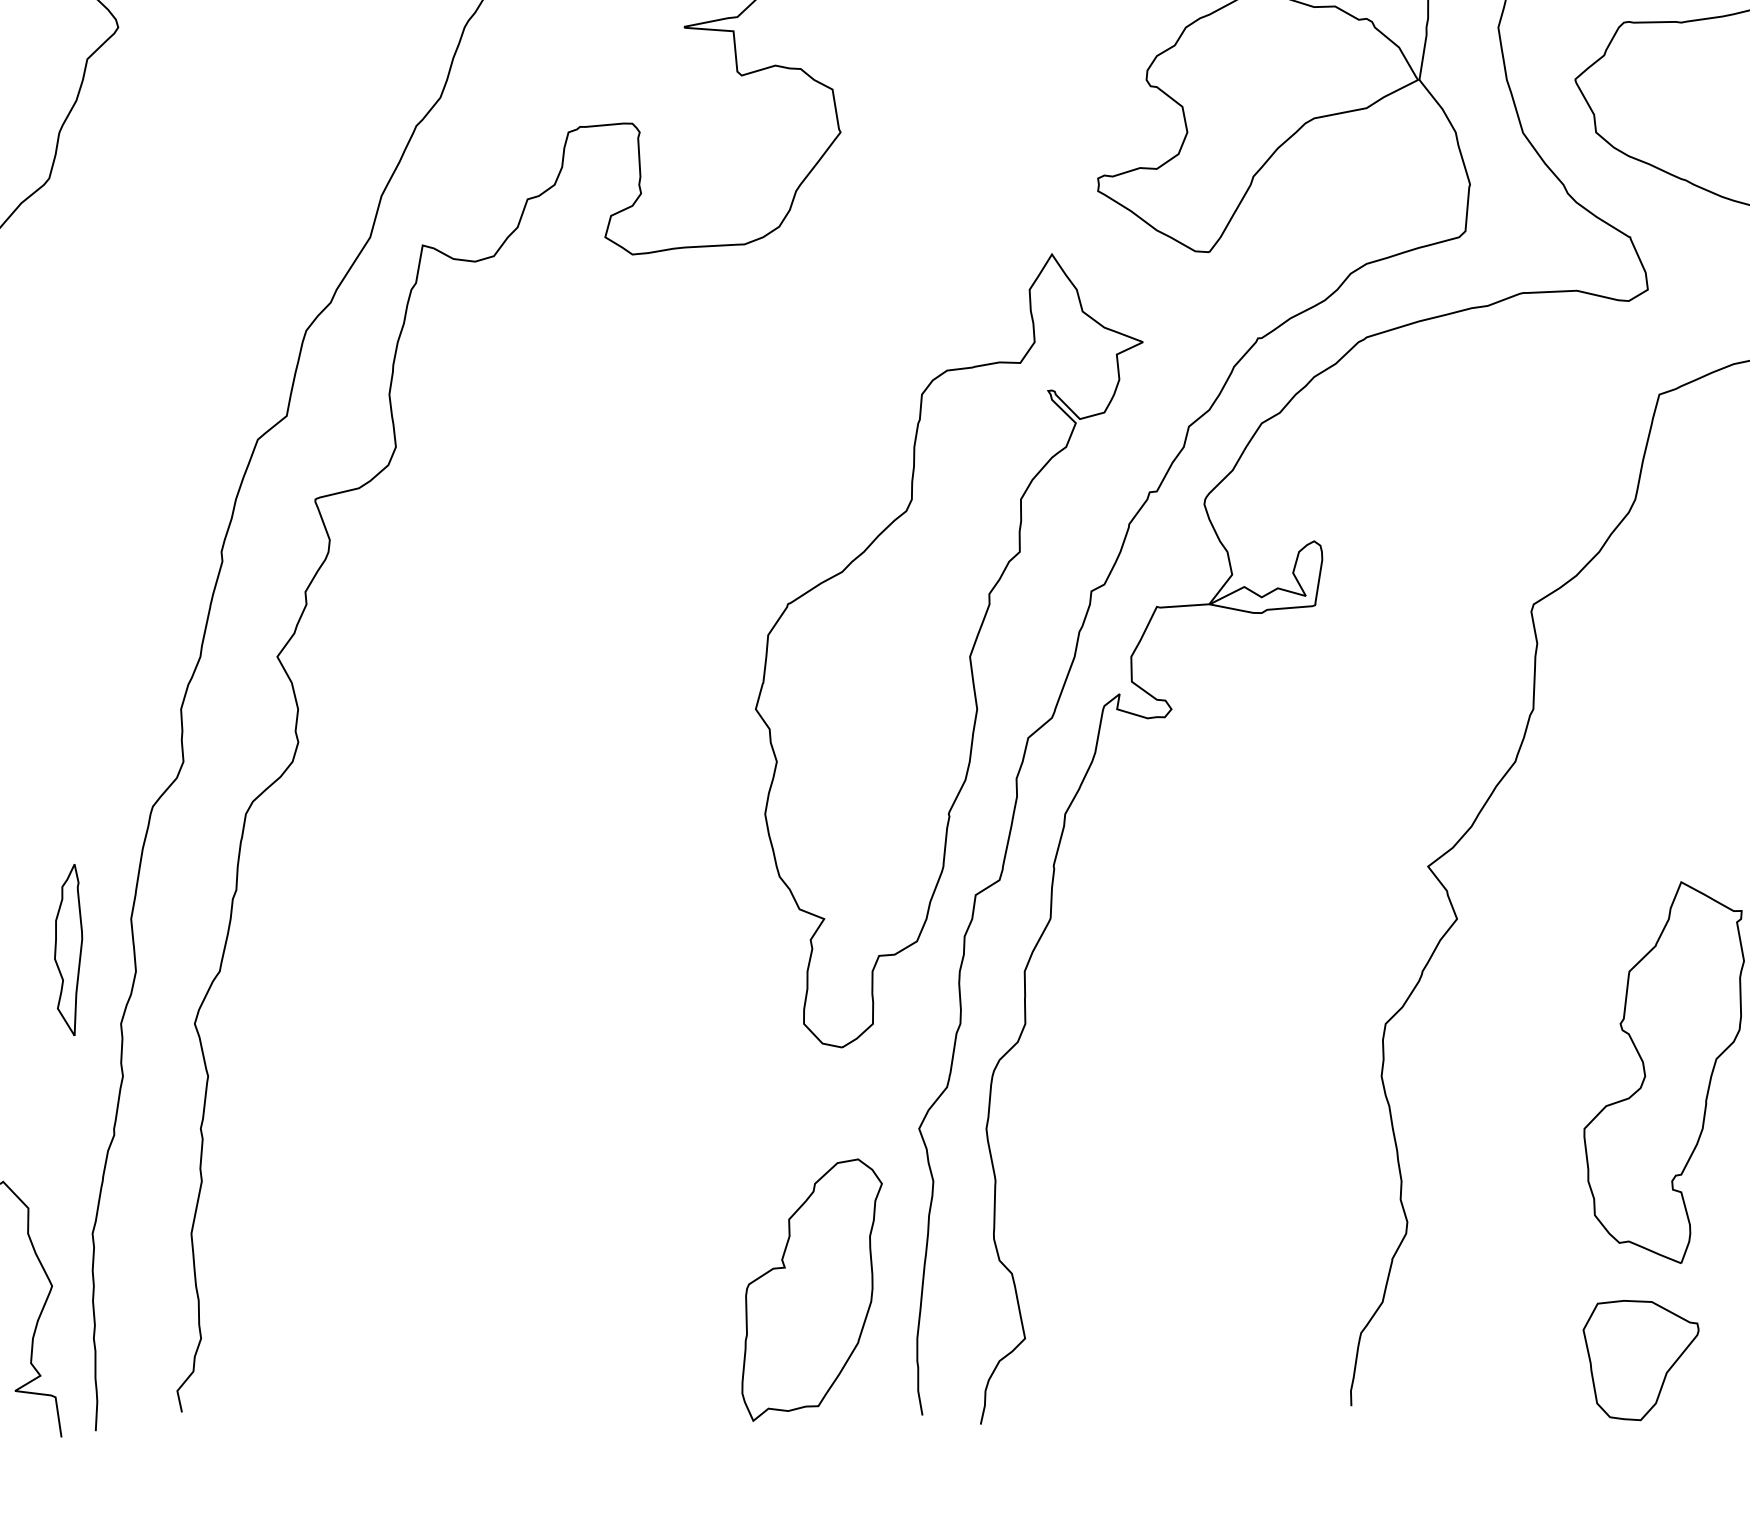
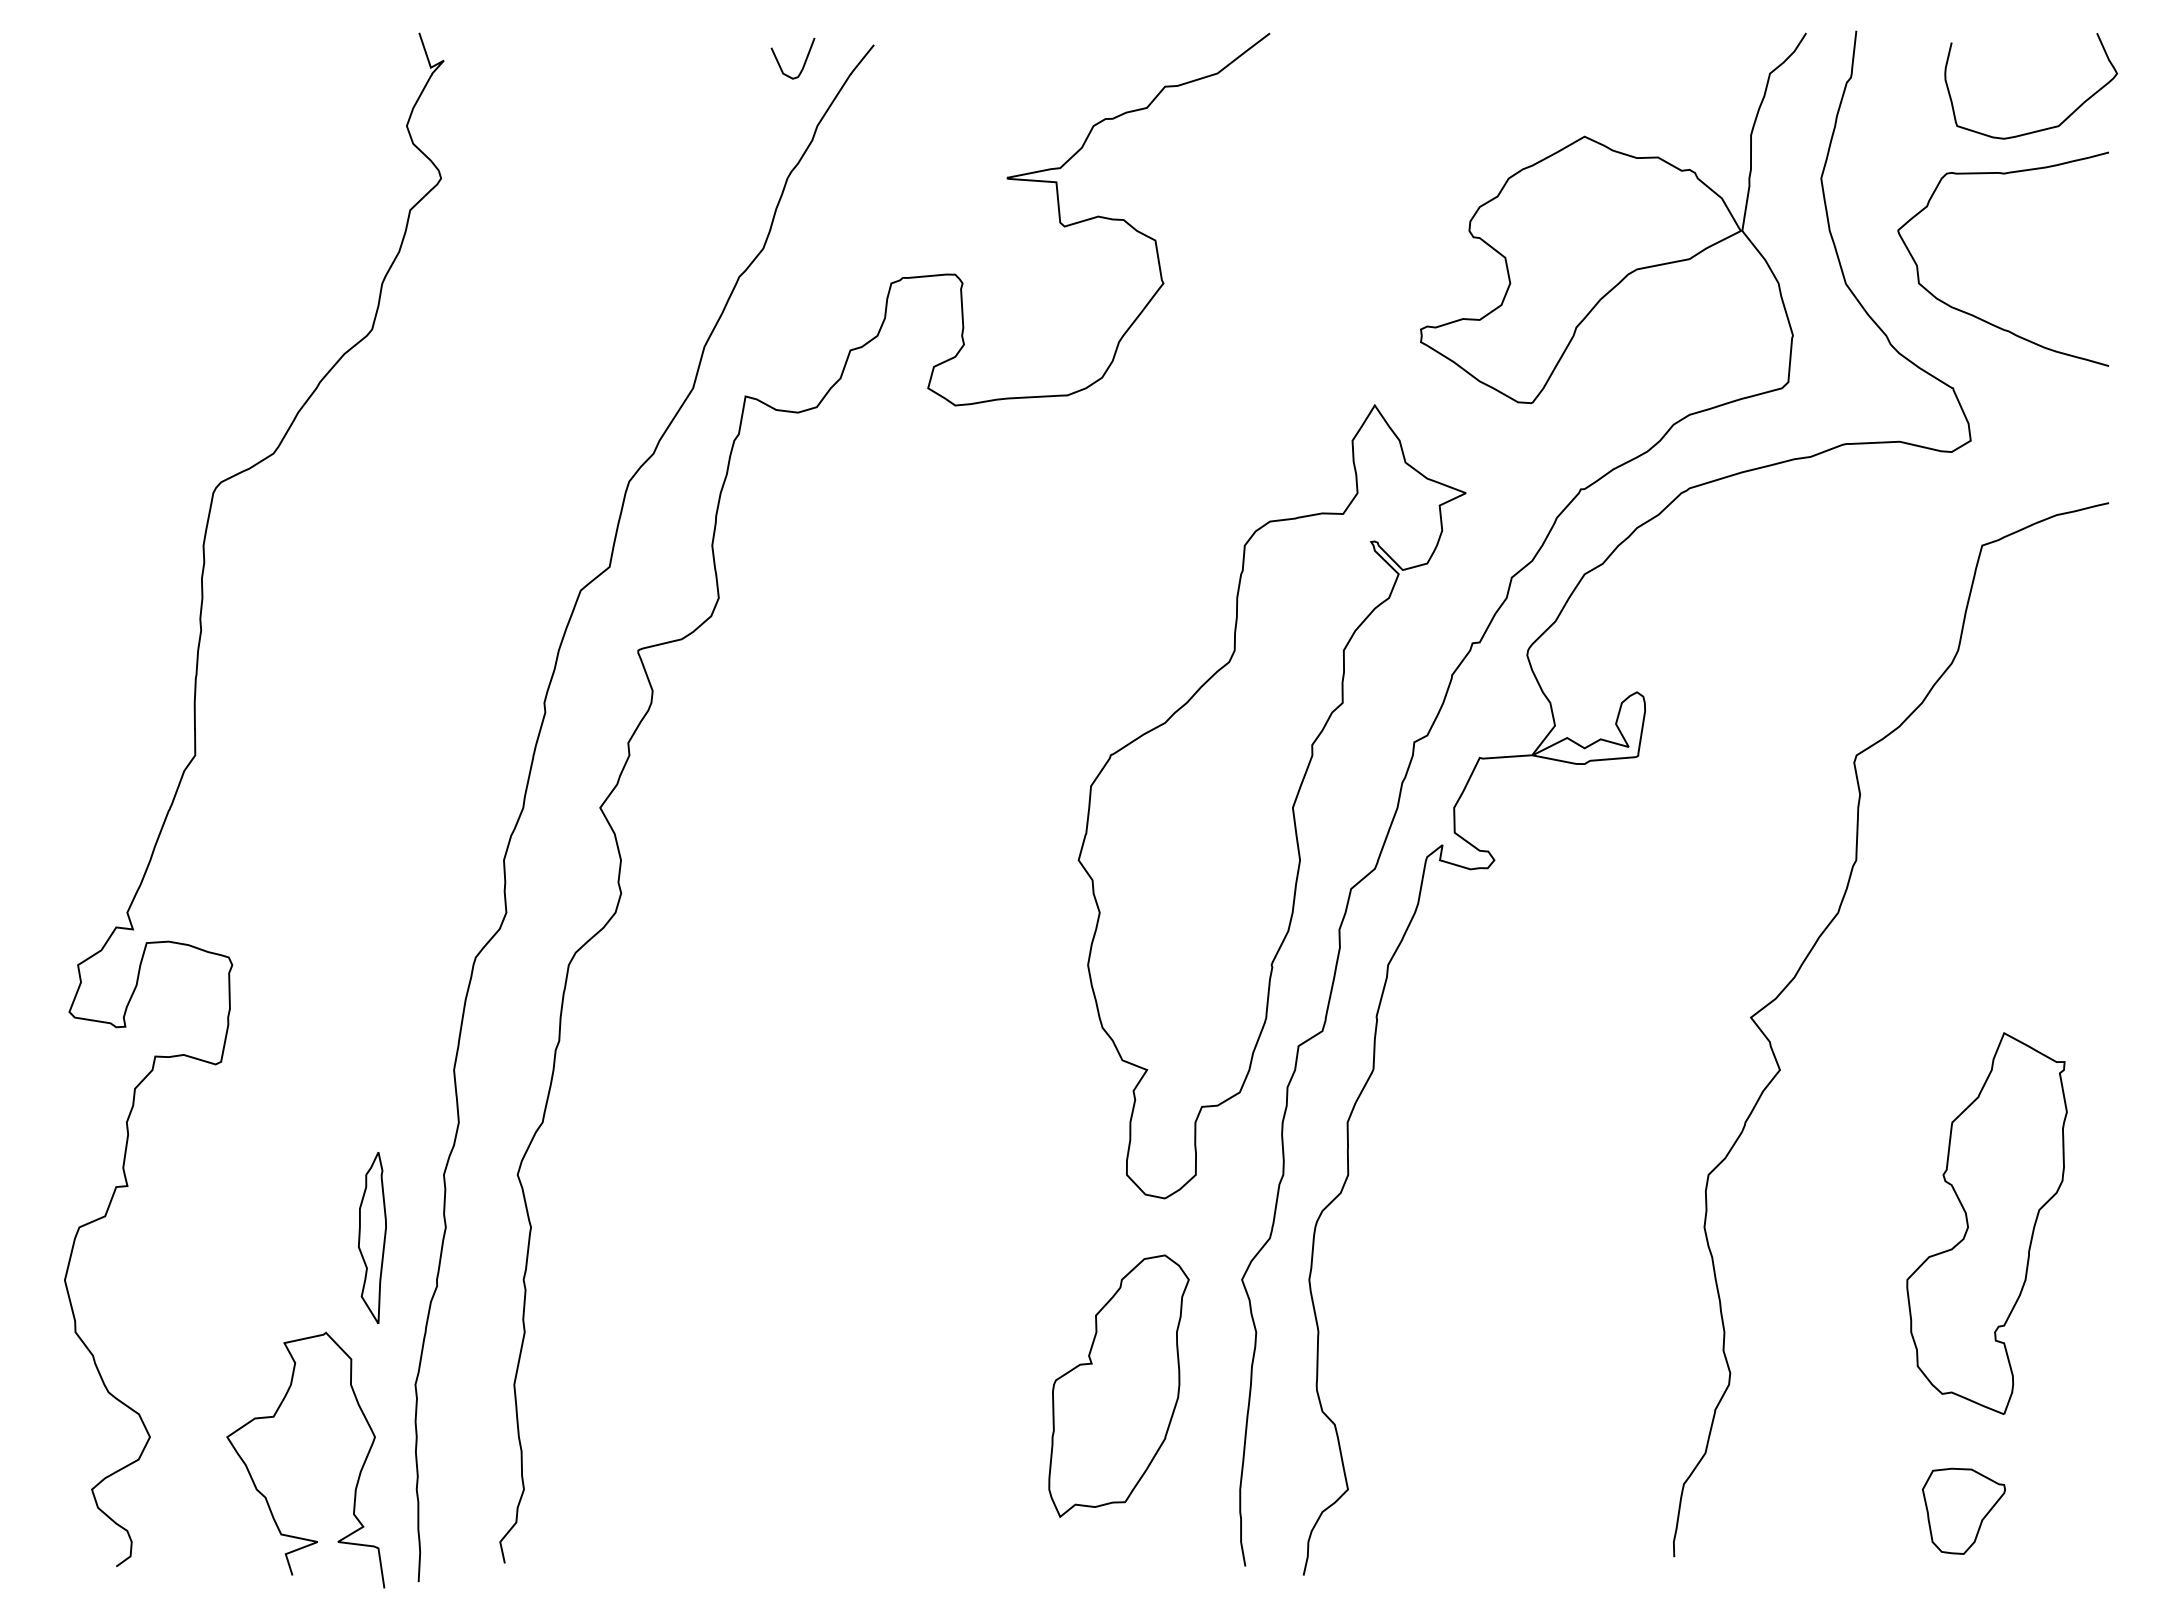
part: (68, 949) -> (372, 1237), moved
part: (811, 1289) -> (1118, 1385), moved
part: (1640, 1359) -> (1963, 1510), size x0.71

